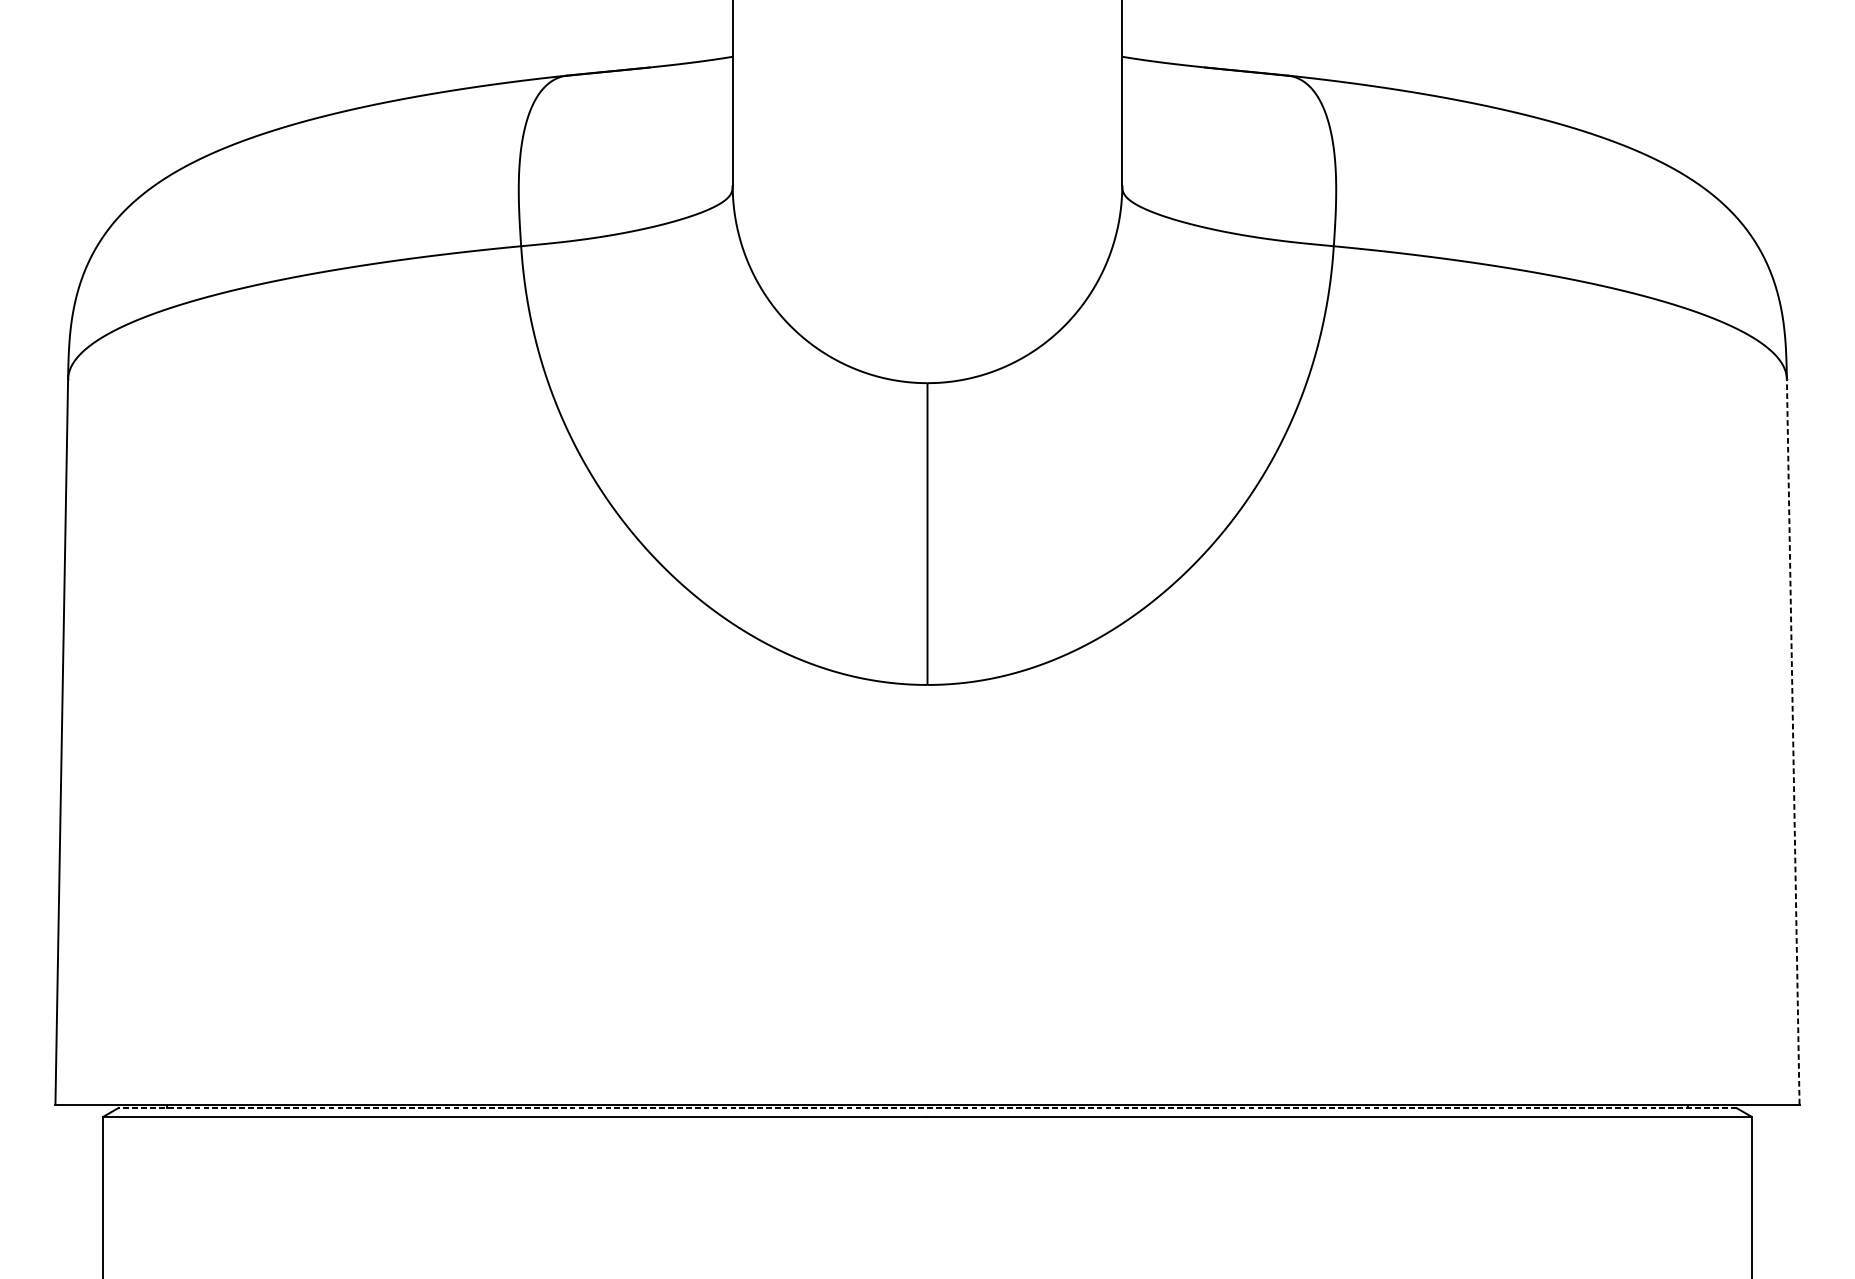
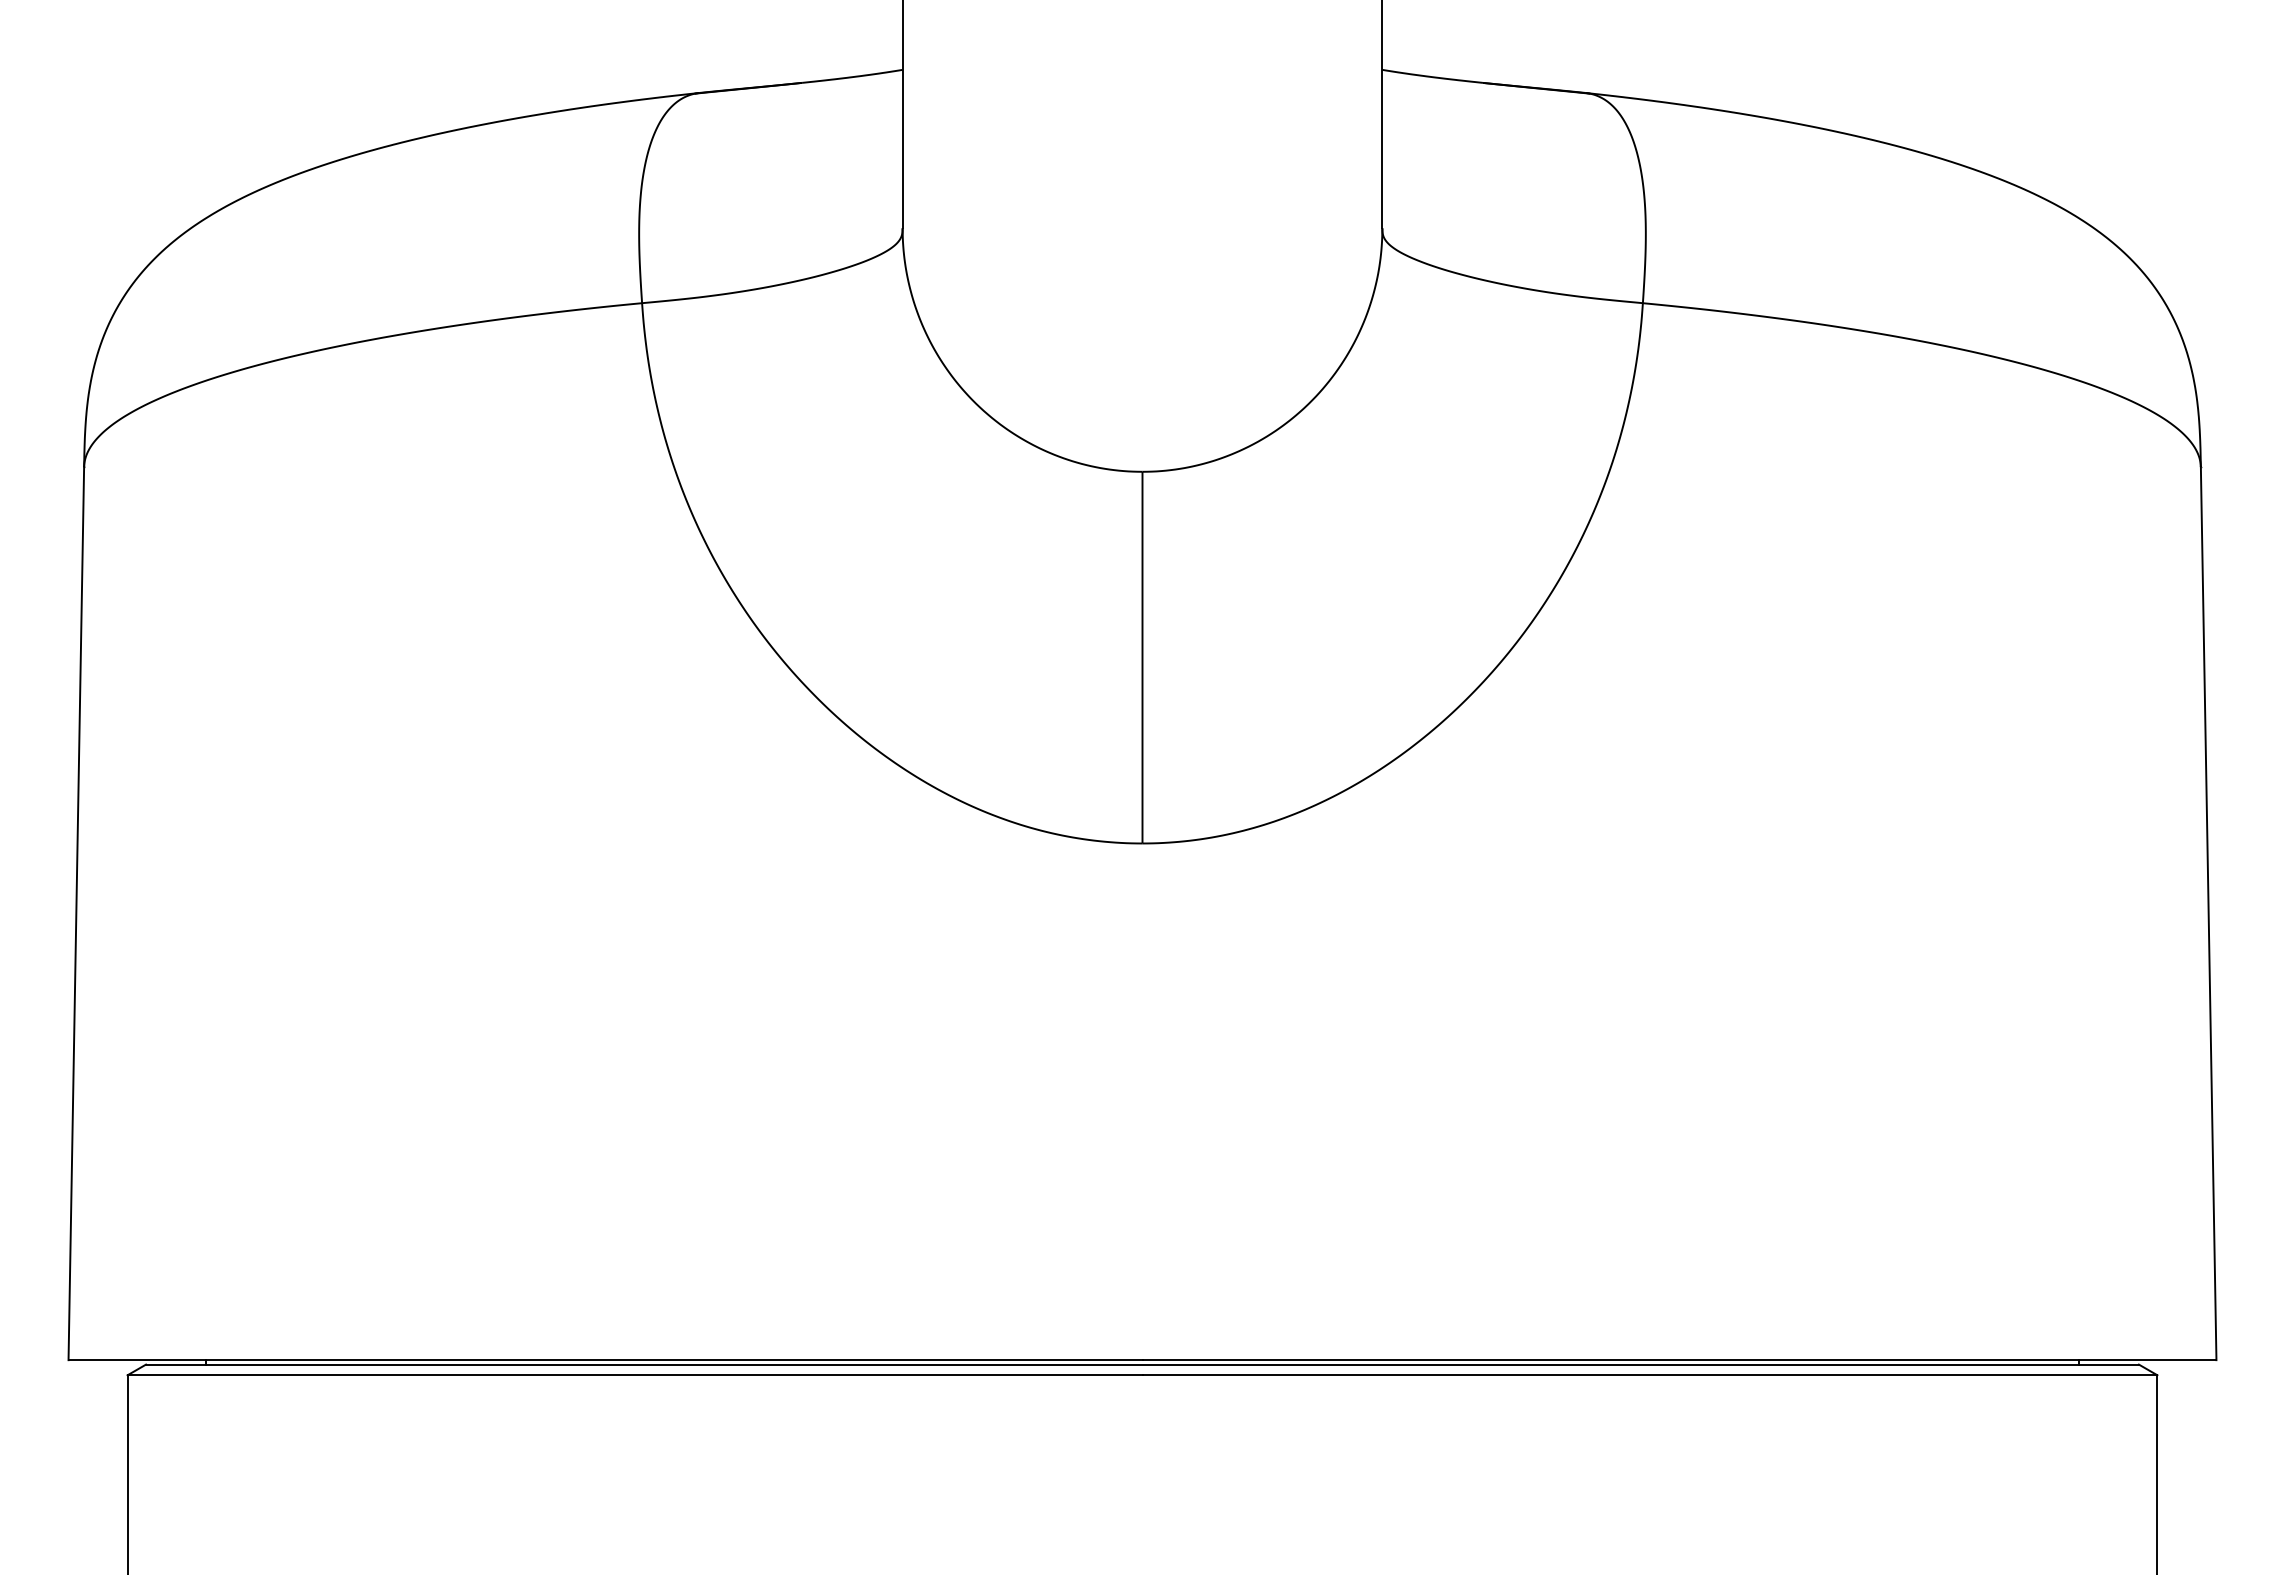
line: (1793, 741) -> (2208, 913), dashed -> solid
line: (927, 1108) -> (1142, 1364), dashed -> solid

